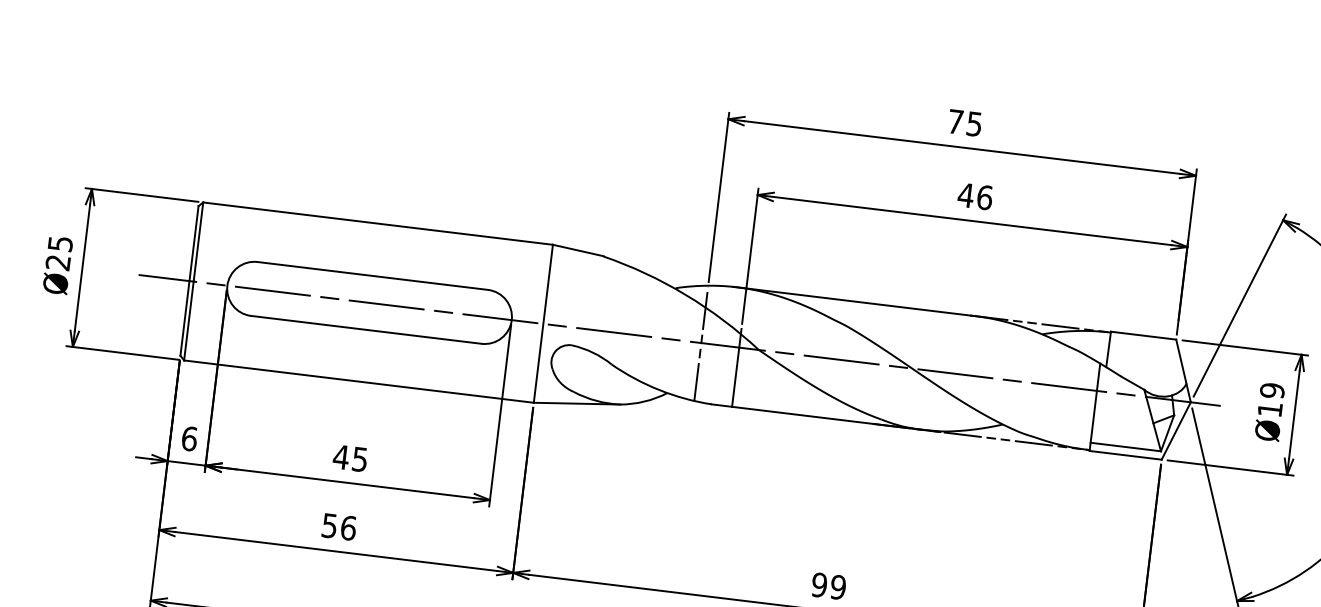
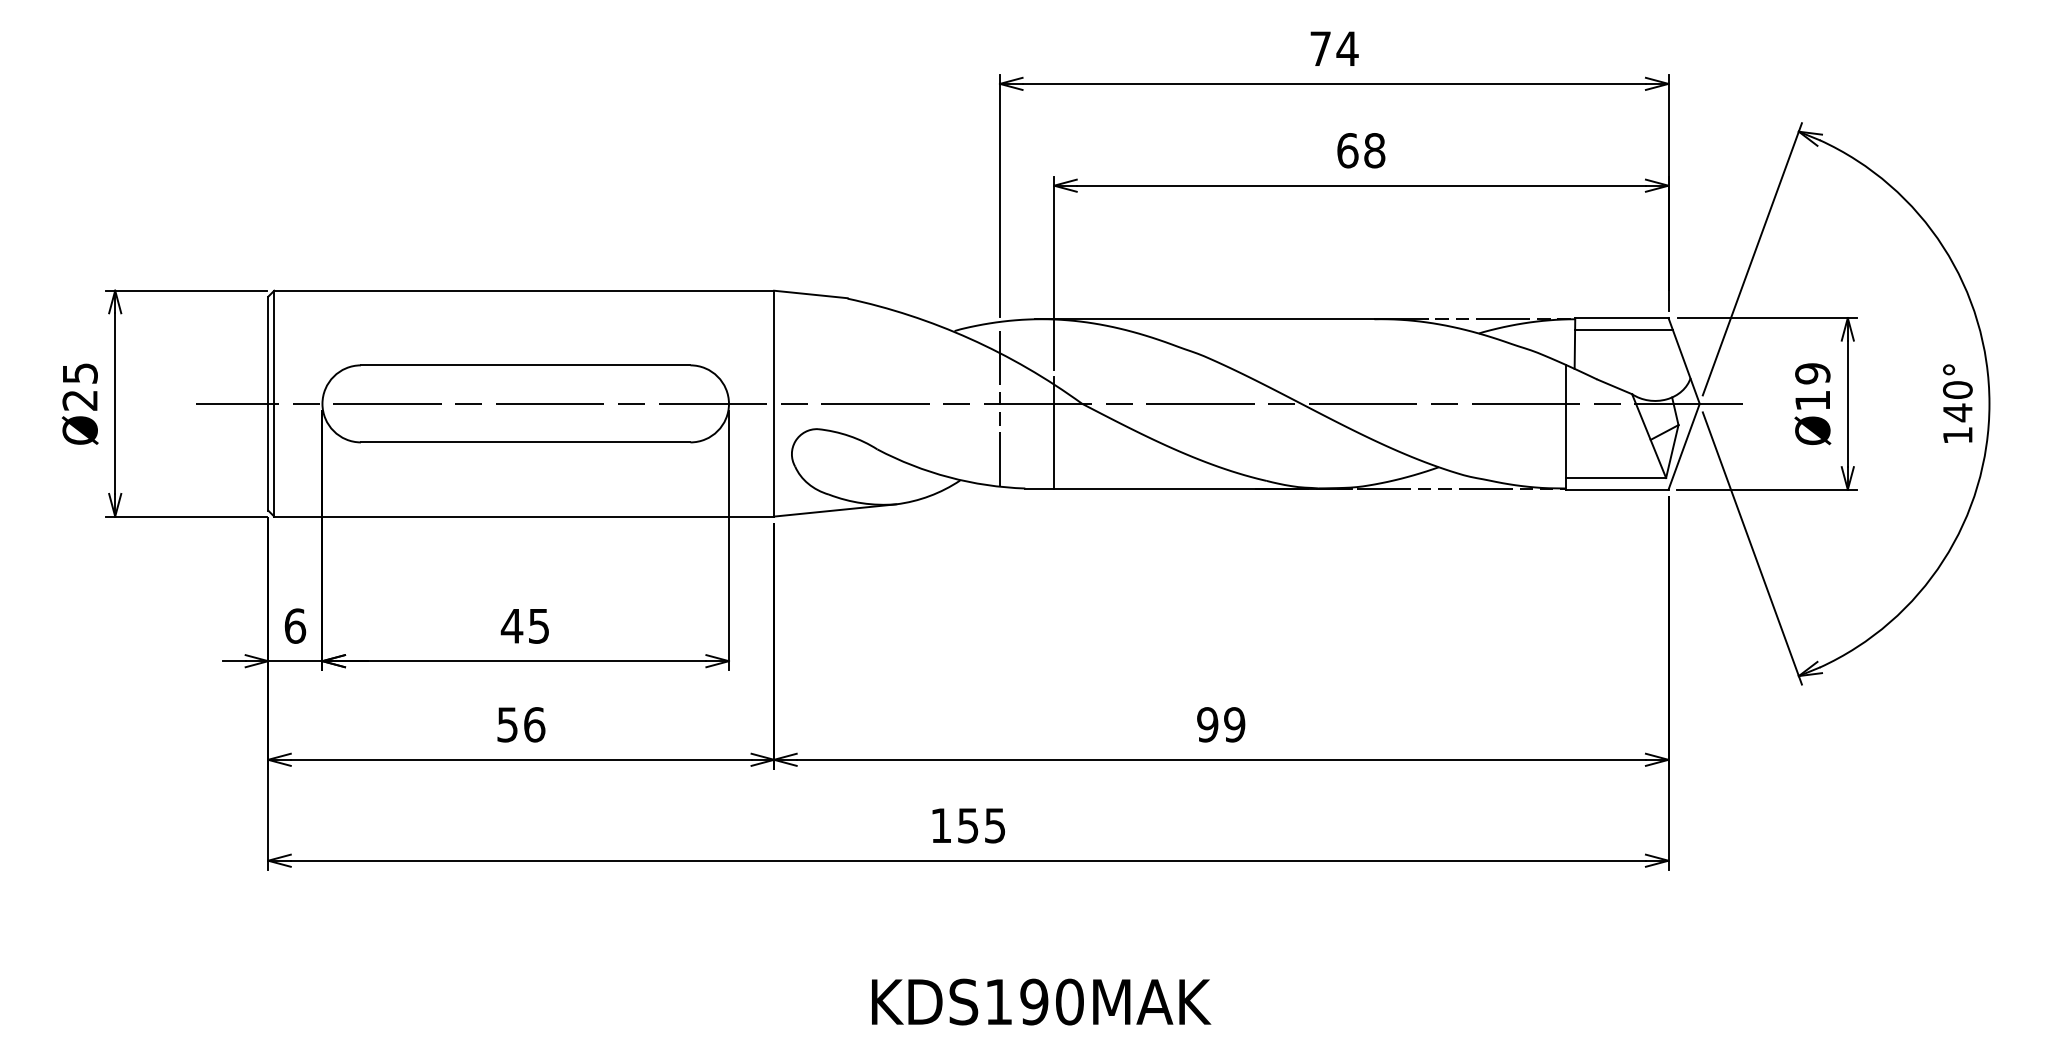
text: (974, 123) -> (1347, 48), 75 -> 74
text: (974, 196) -> (1360, 150), 46 -> 68
line: (1143, 343) -> (1623, 329), added

